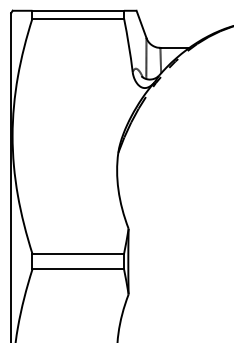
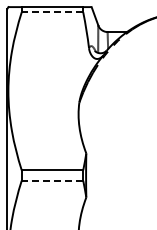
line: (78, 18) -> (52, 12), solid -> dashed
line: (78, 269) -> (52, 180), solid -> dashed

